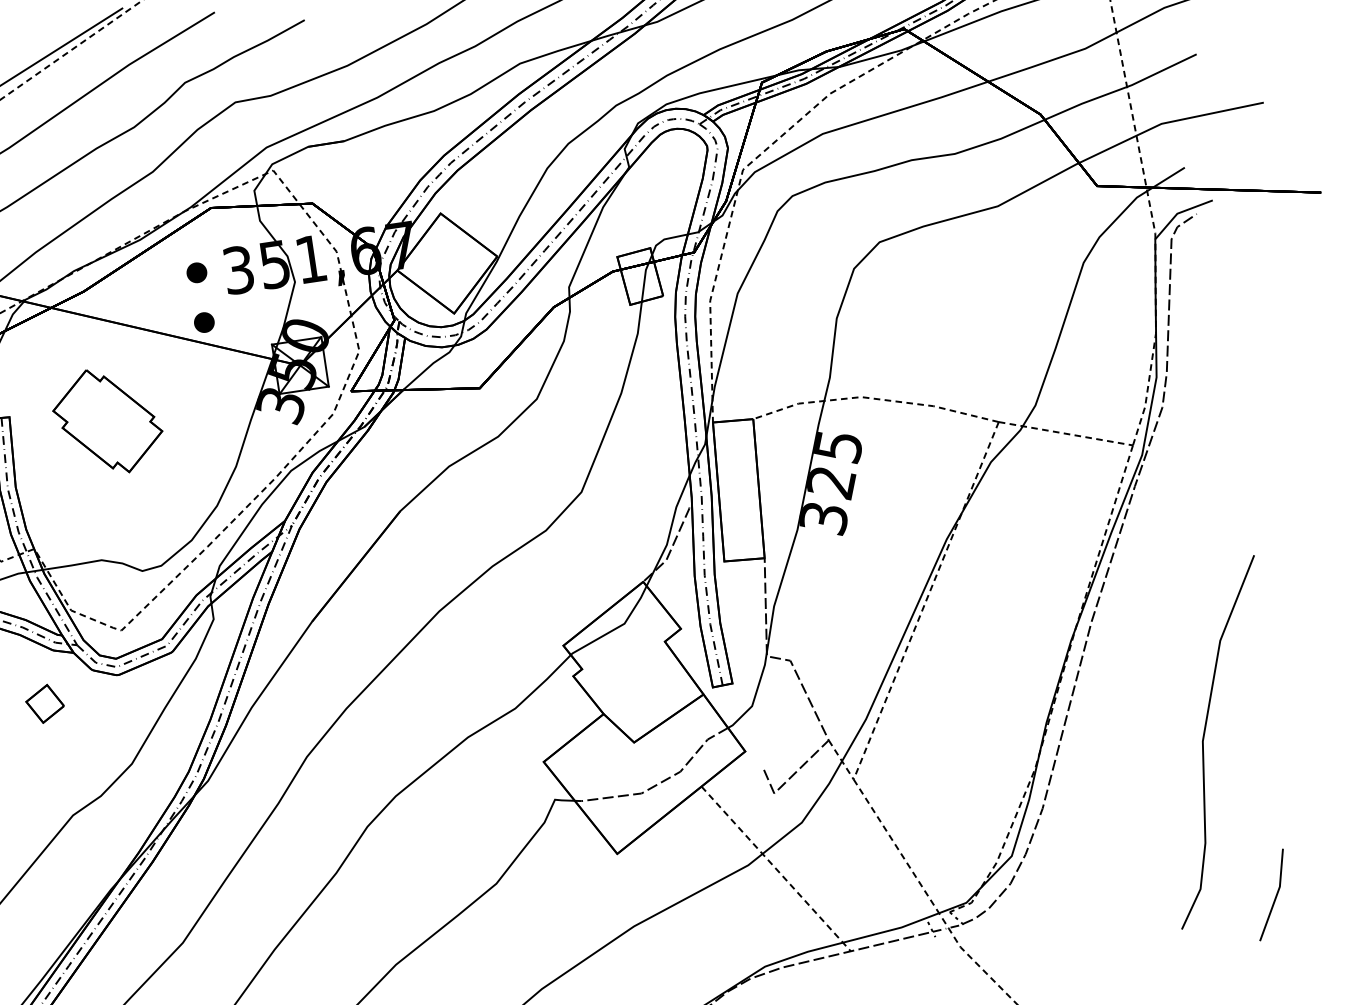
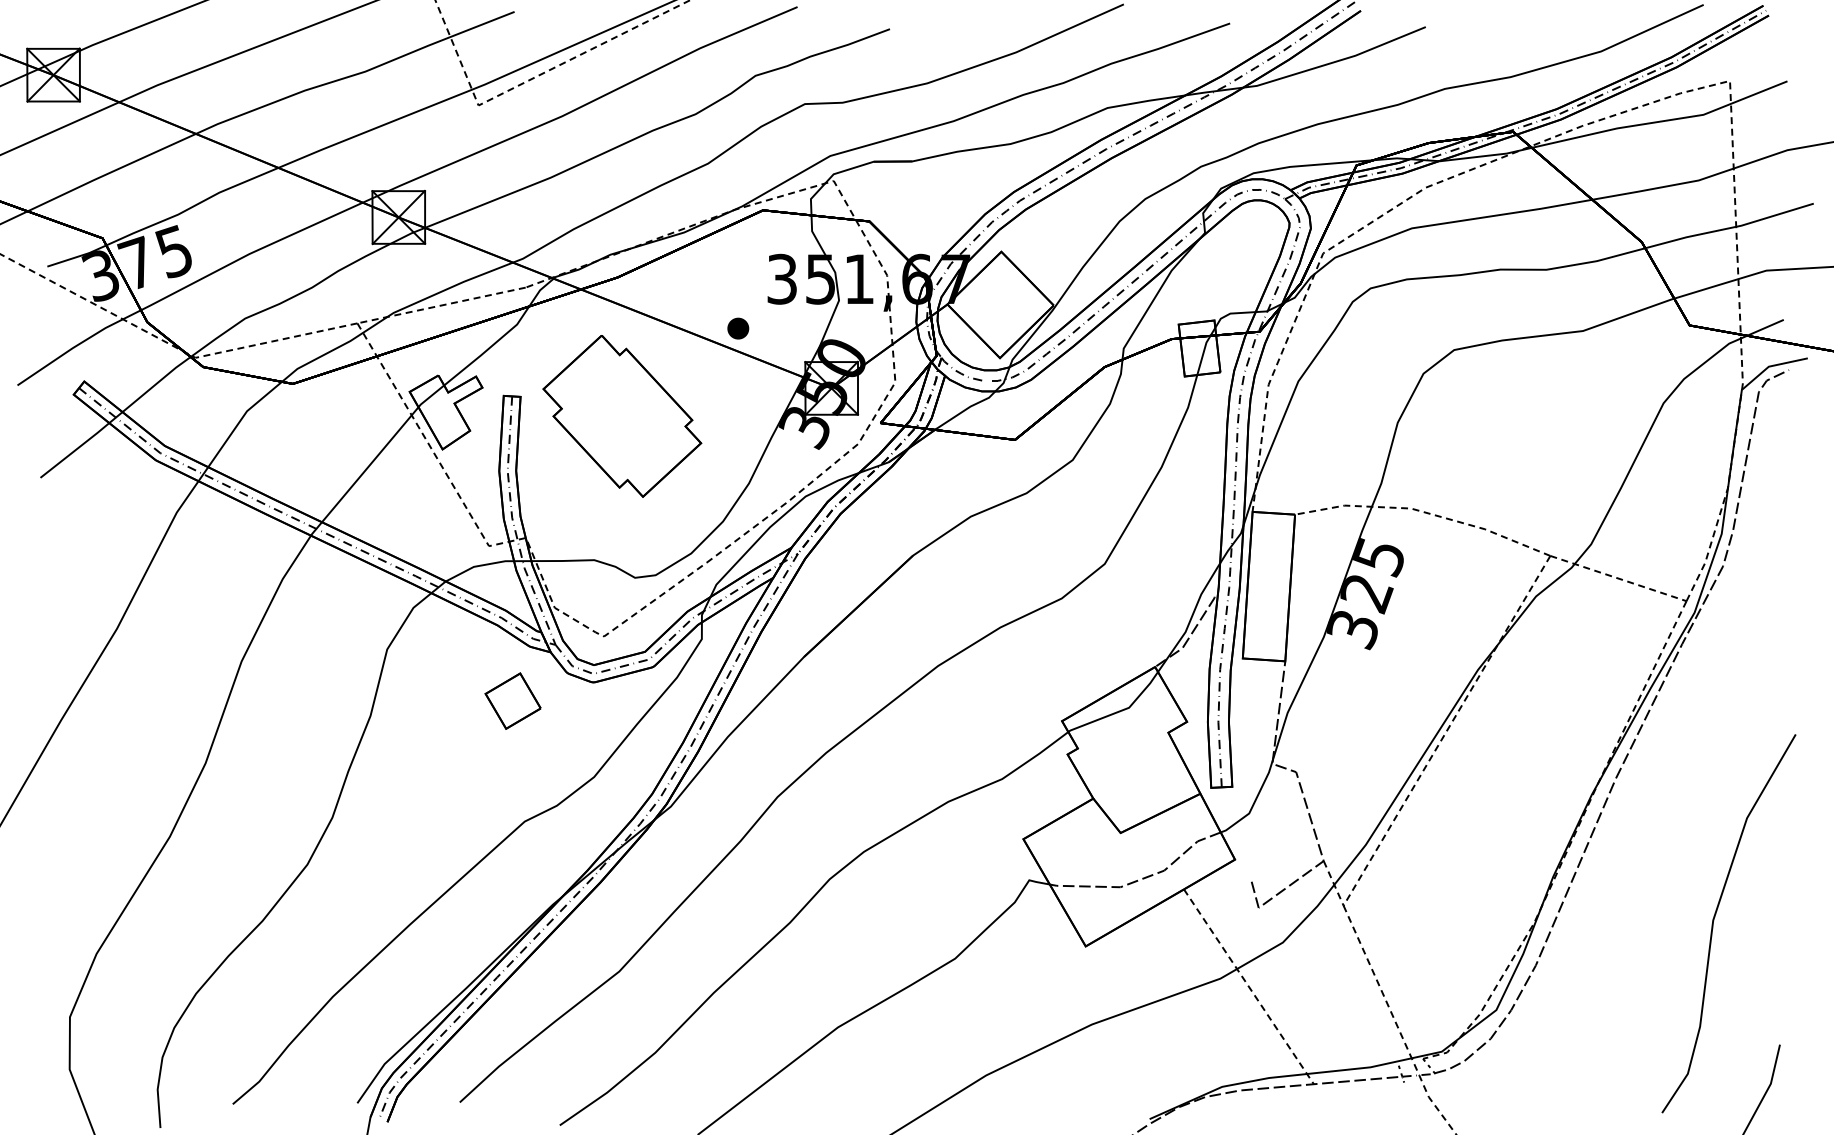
part: (197, 272) -> (738, 275), removed
part: (107, 421) -> (622, 416), size x1.43
part: (44, 703) -> (512, 700), size x1.43

